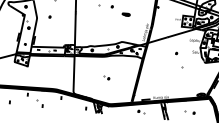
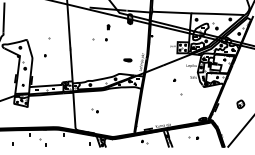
part: (125, 14) -> (127, 60), moved
part: (105, 77) -> (94, 110), moved

